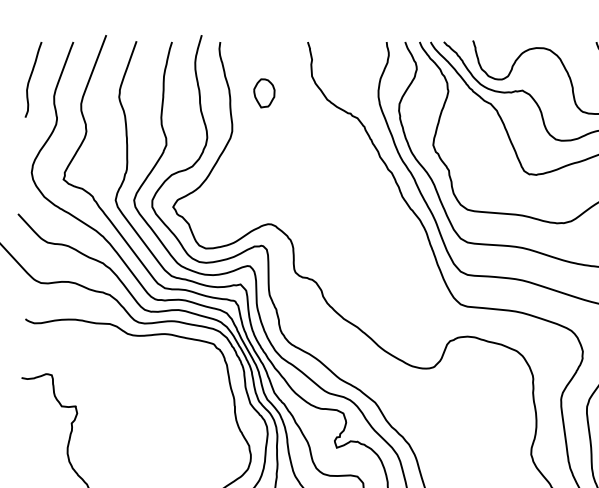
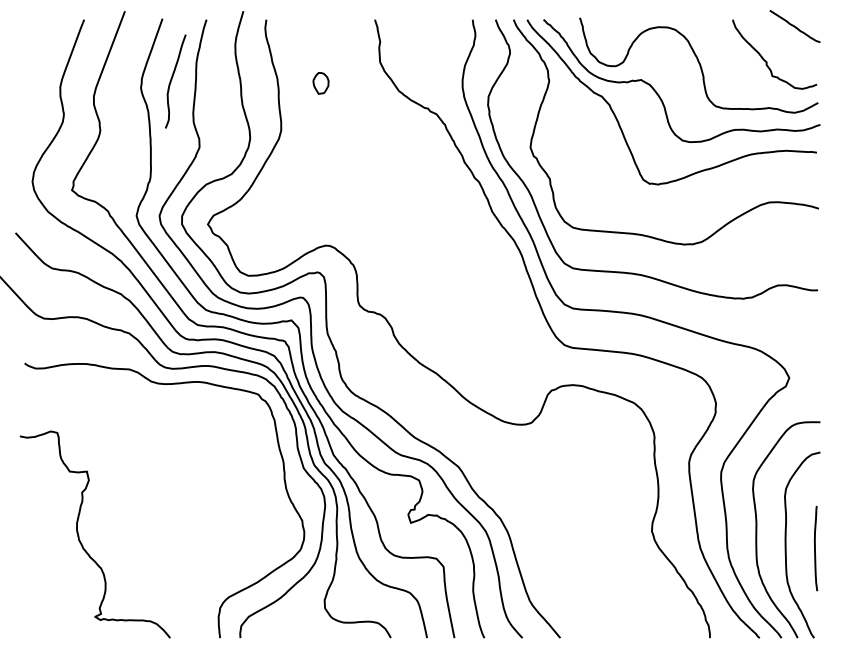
curve: (30, 78) -> (172, 79), moved
part: (263, 93) -> (320, 83), size x0.6

